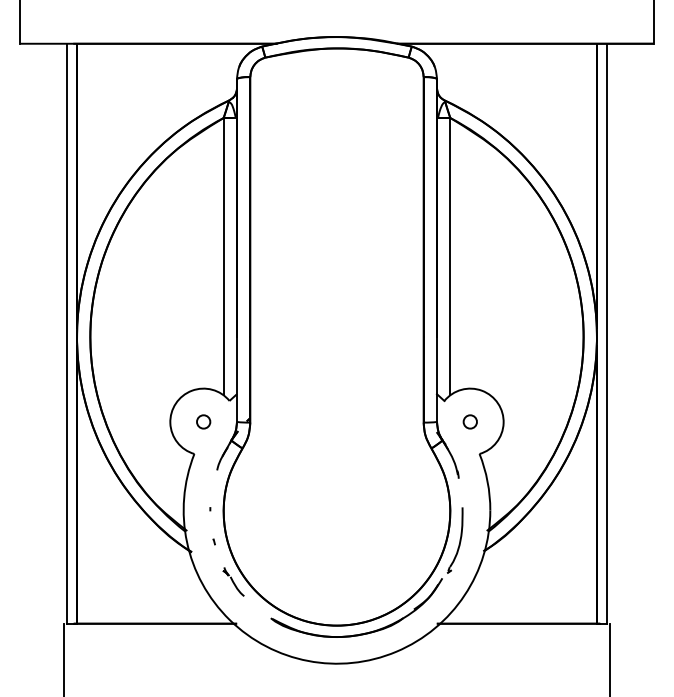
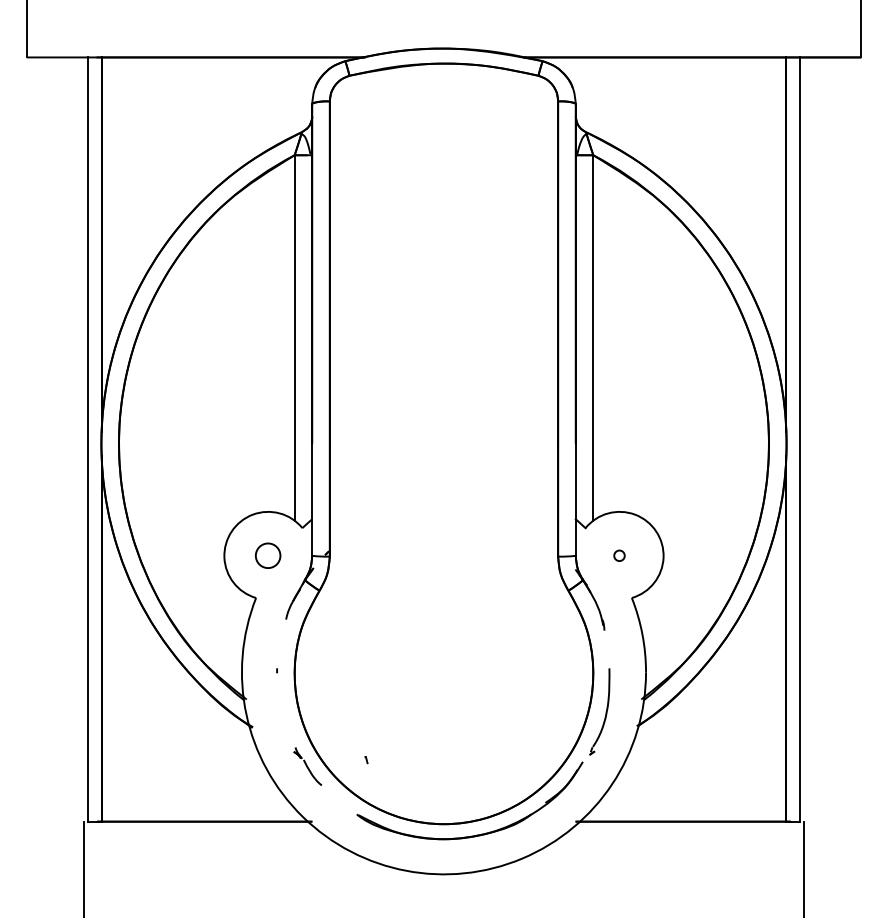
circle: (203, 421) -> (268, 555), size x1.4
circle: (469, 421) -> (618, 555), size x0.6
part: (213, 541) -> (365, 759), moved

